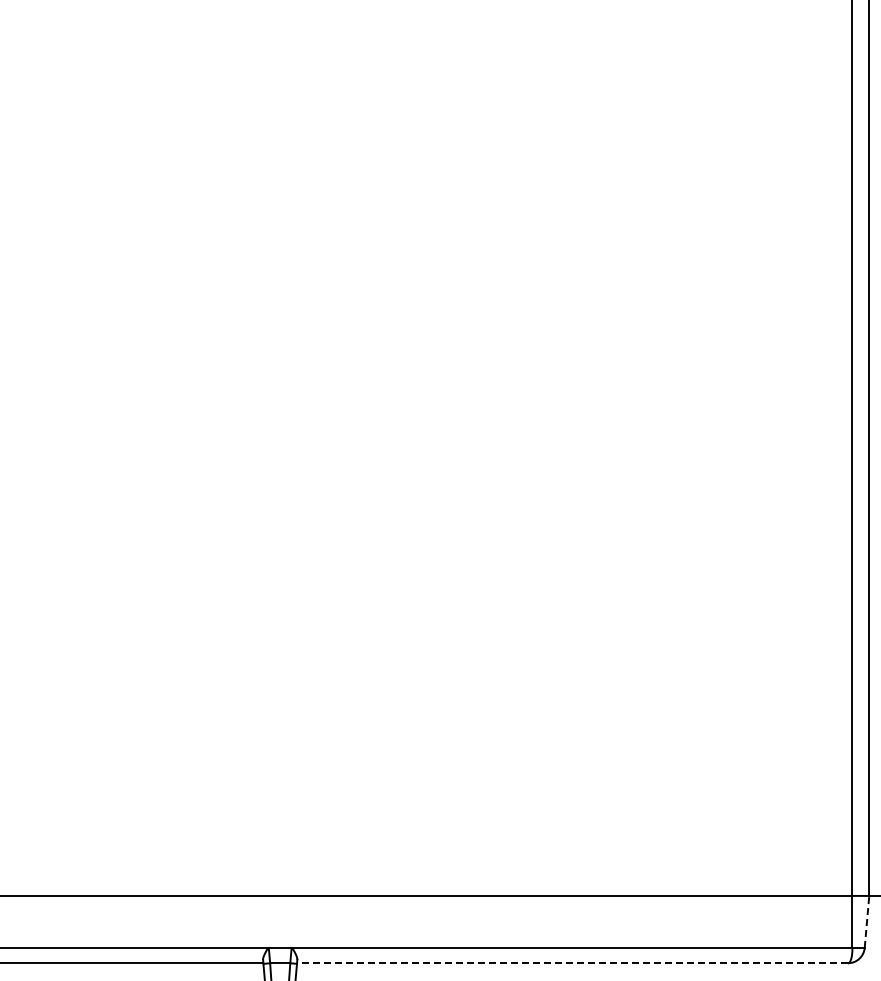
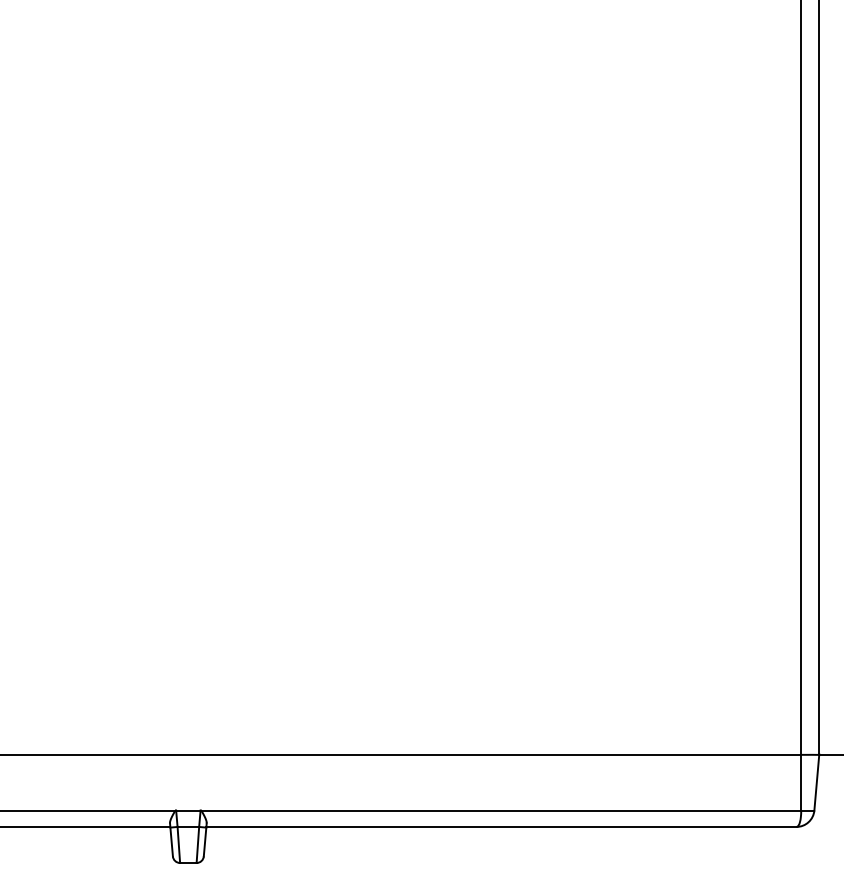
line: (867, 921) -> (817, 782), dashed -> solid
line: (572, 963) -> (501, 827), dashed -> solid

